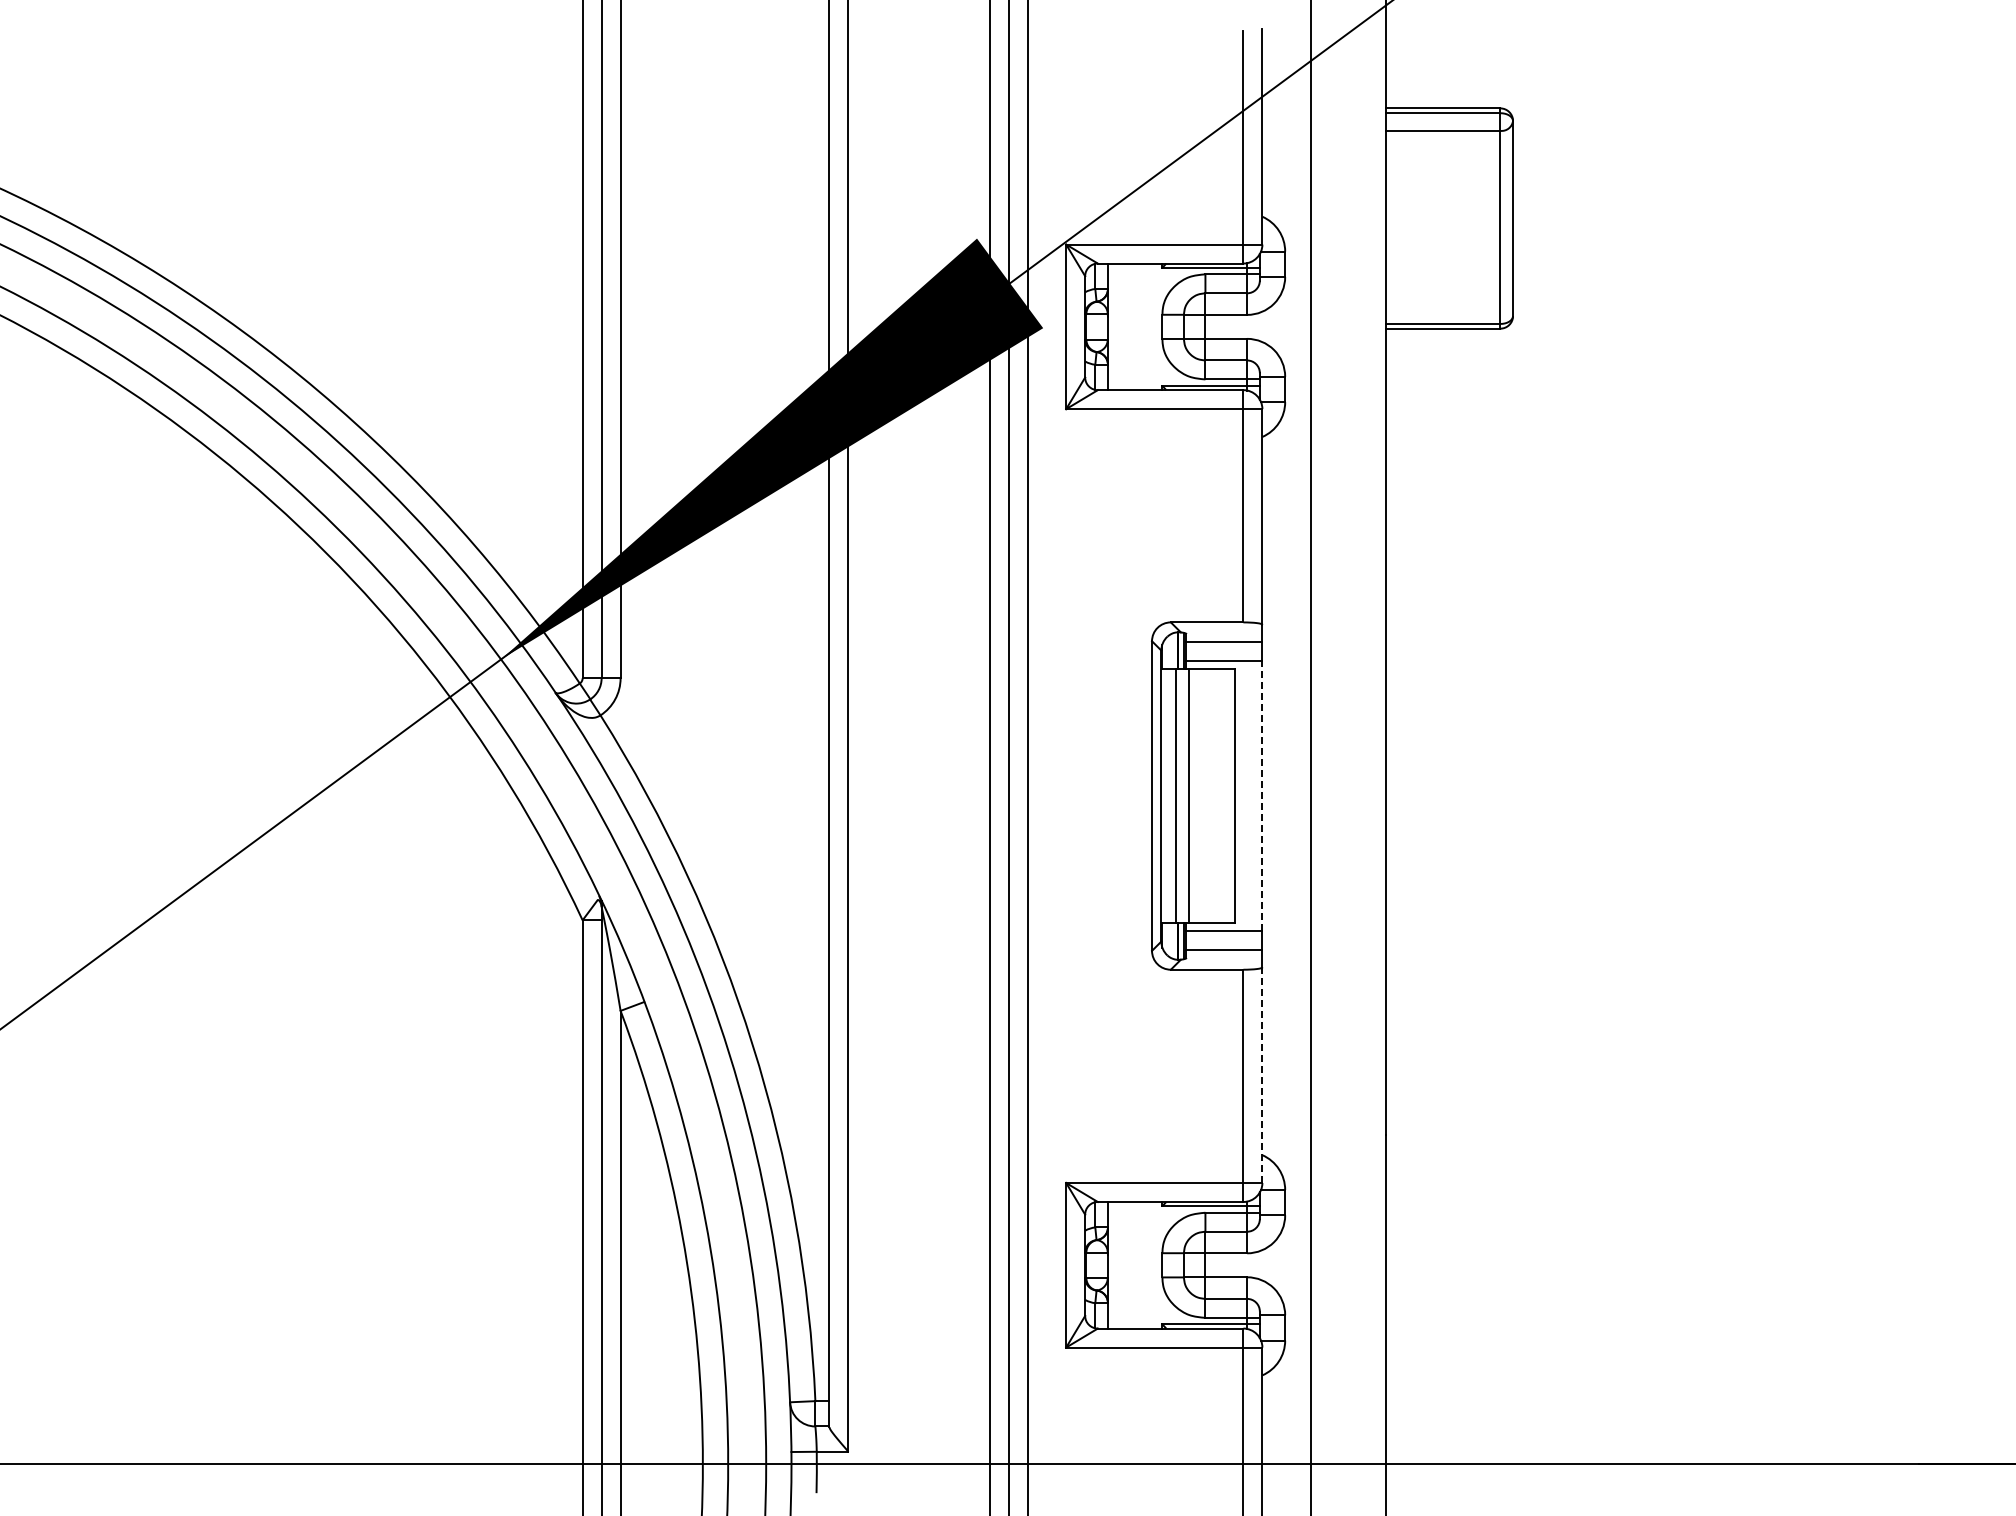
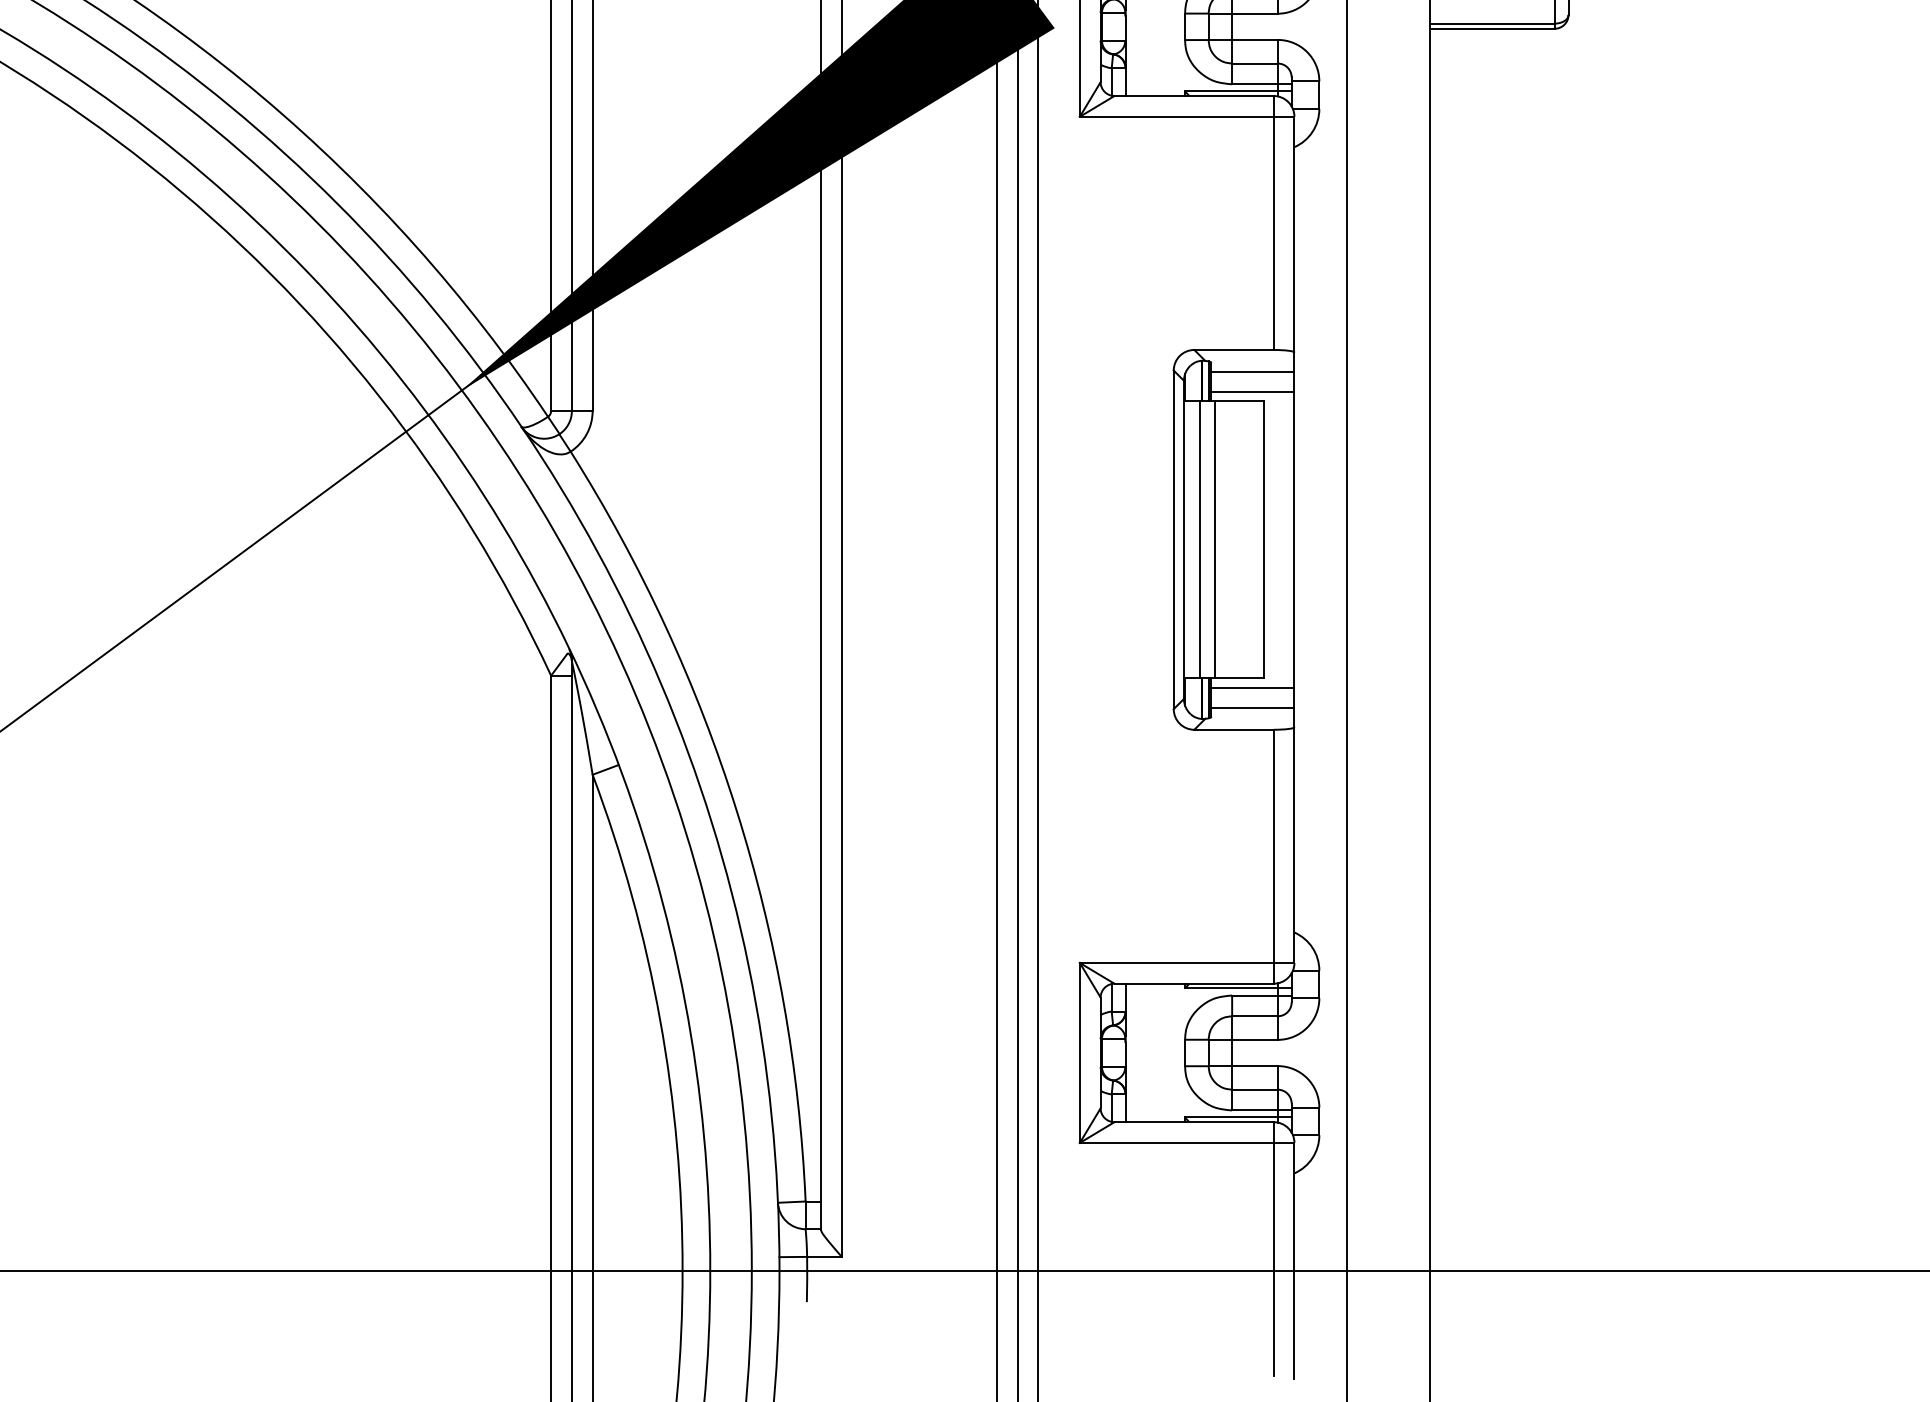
line: (1262, 795) -> (1294, 539), dashed -> solid
line: (1262, 1075) -> (1294, 845), dashed -> solid

